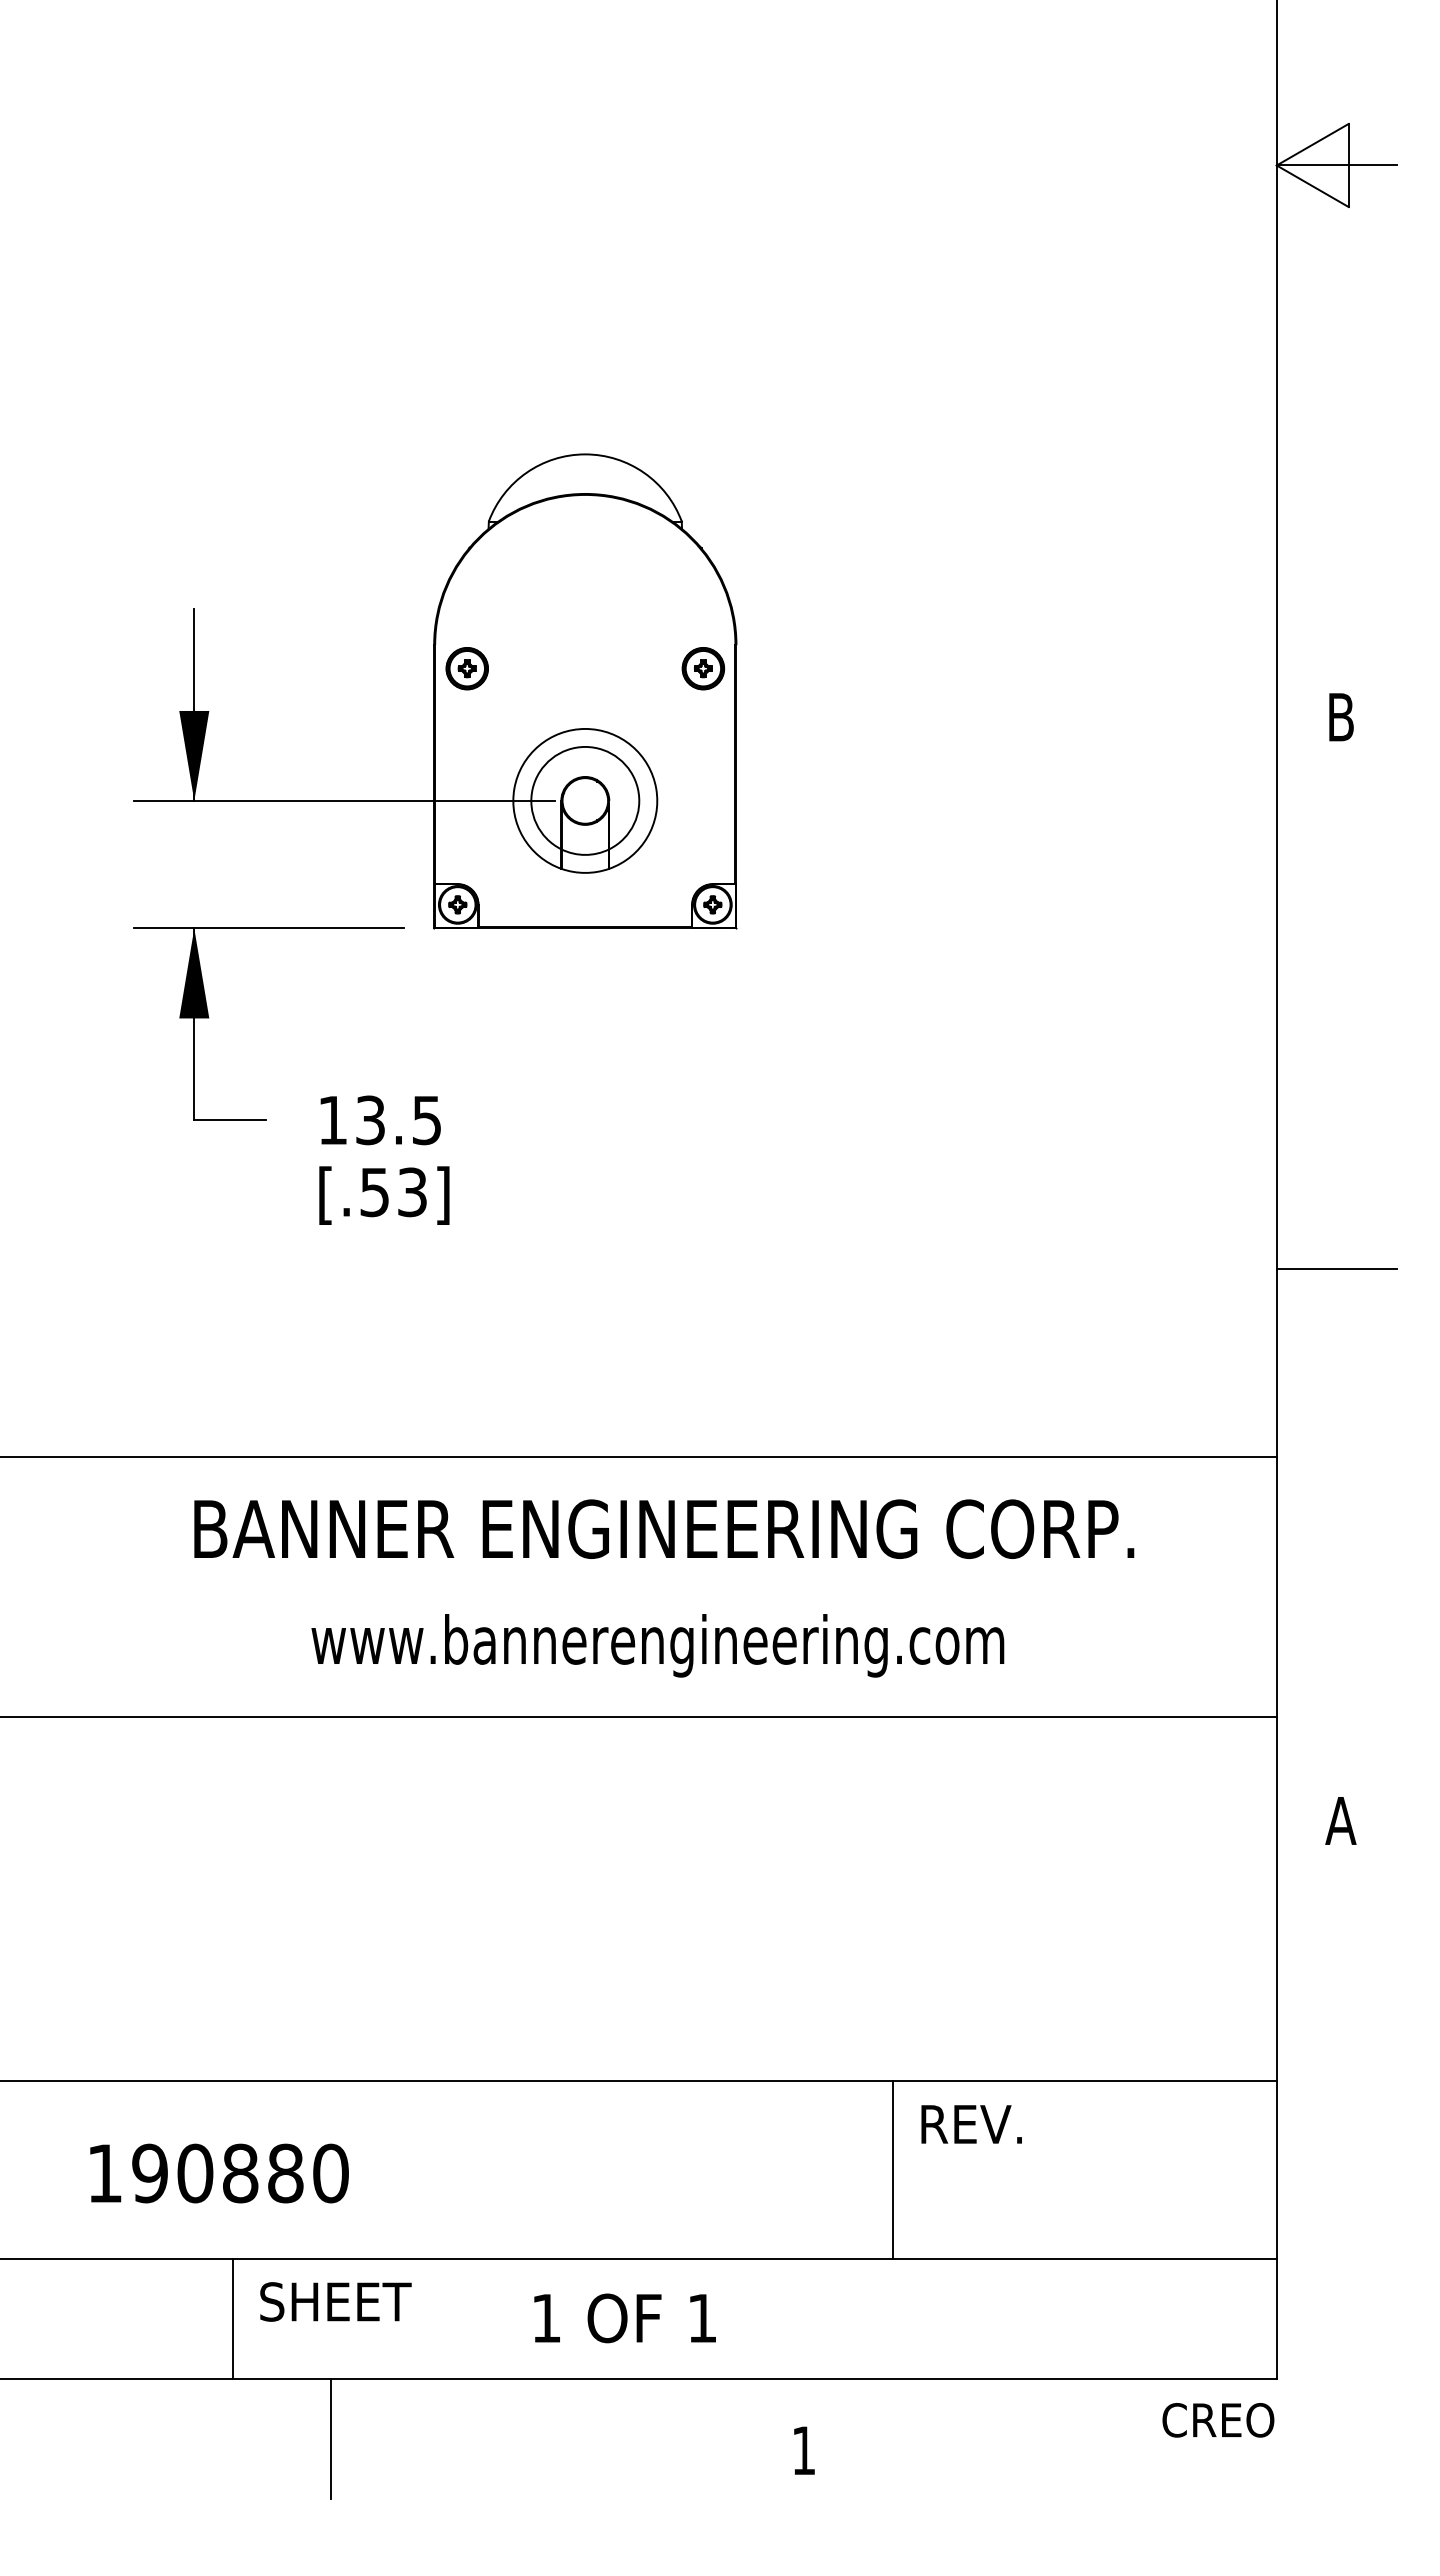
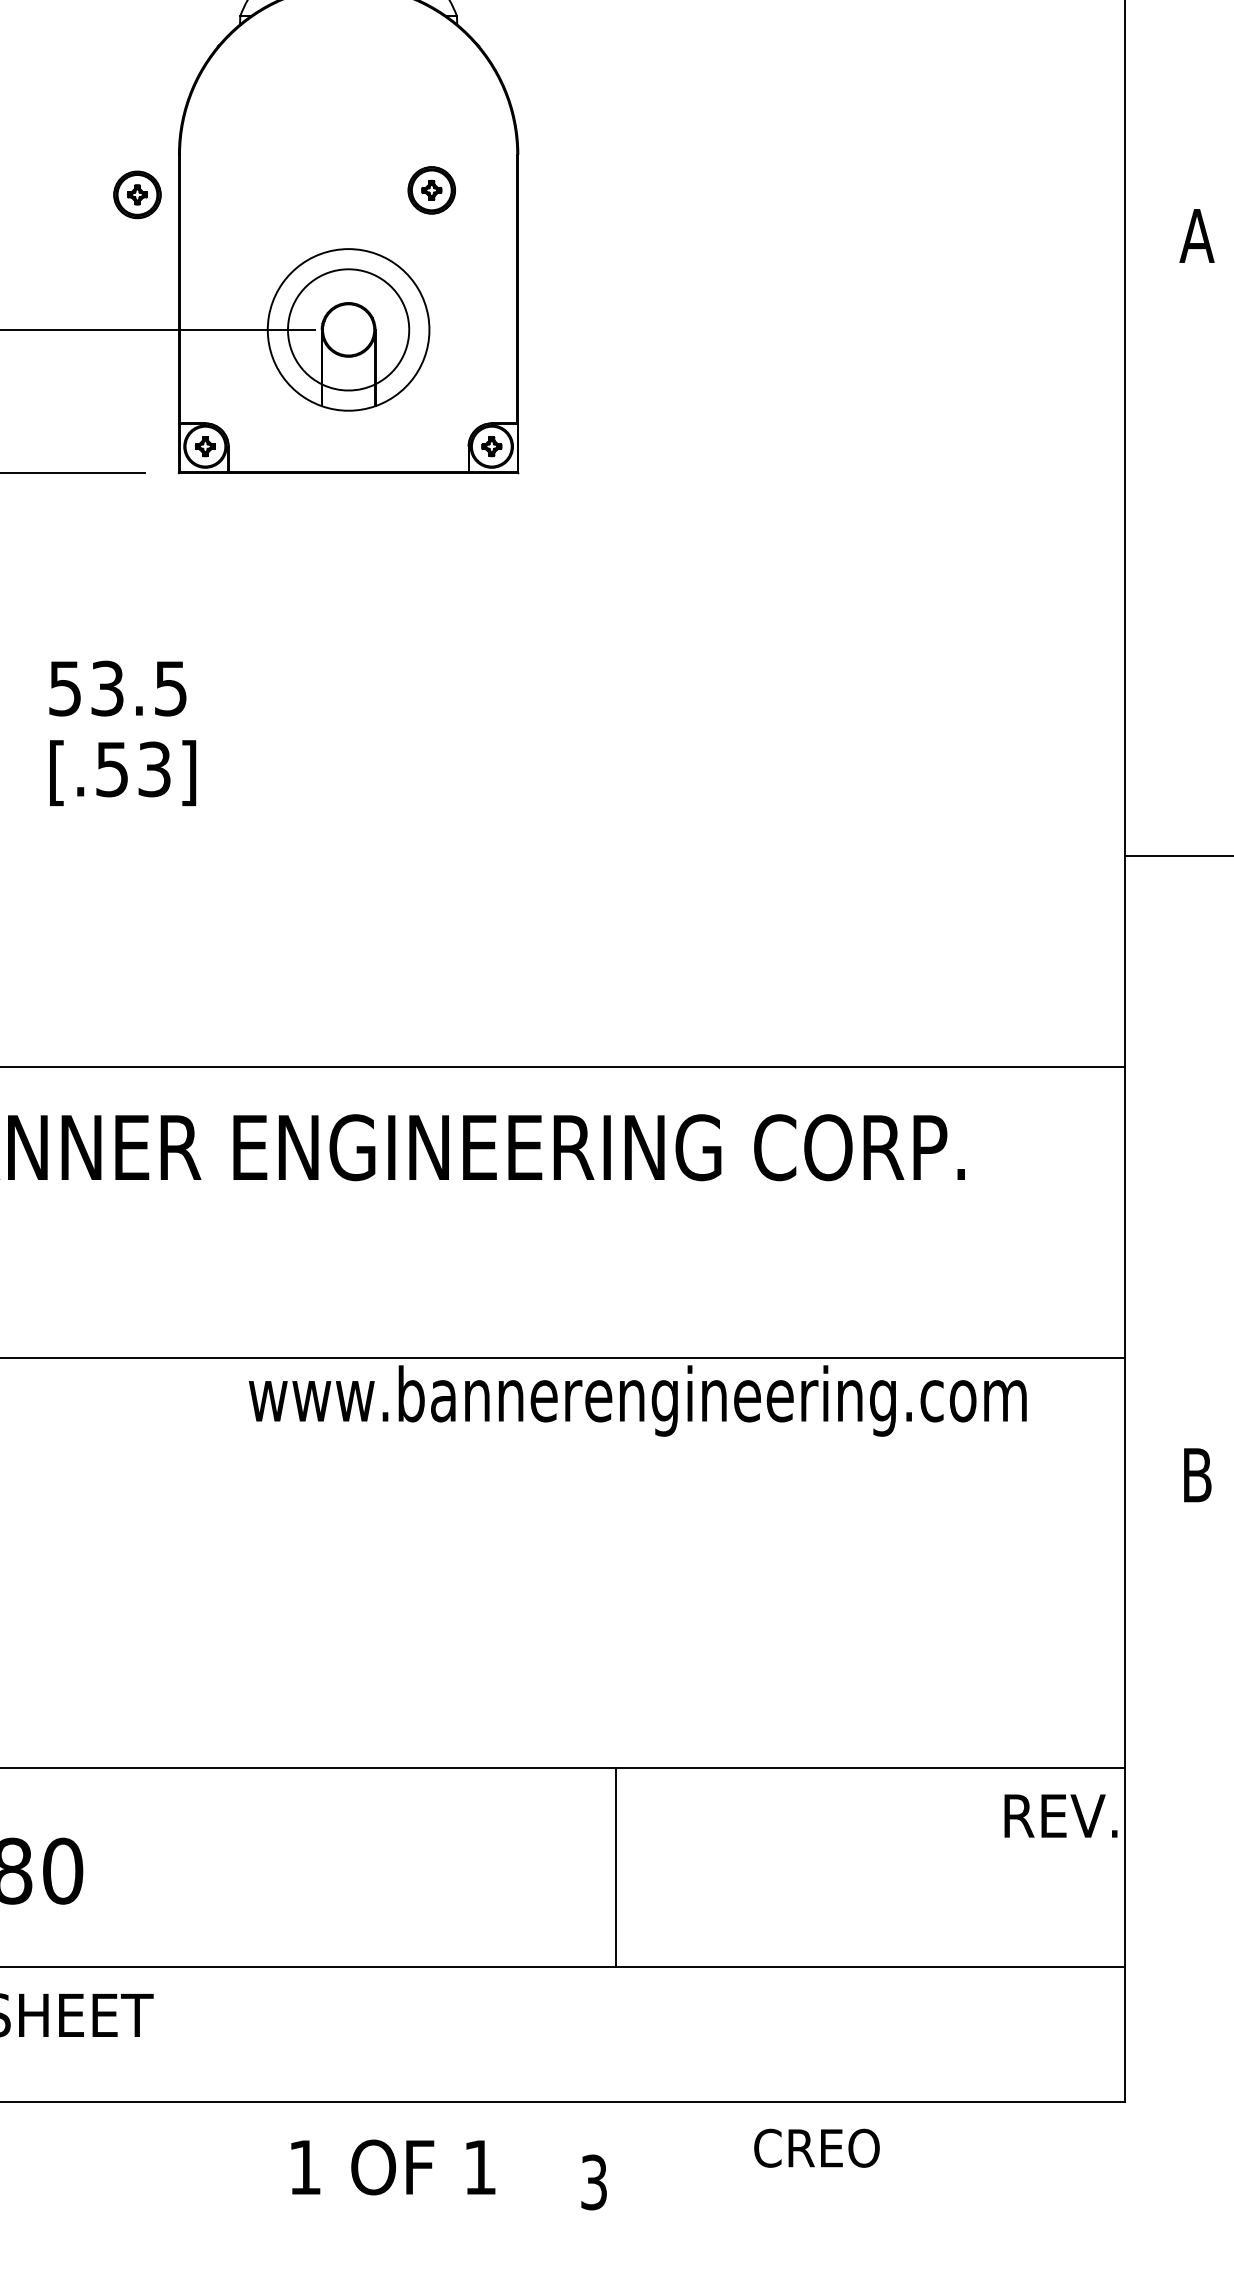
part: (466, 668) -> (136, 194), moved
part: (703, 668) -> (431, 190), moved
text: (1340, 717) -> (1196, 236), B -> A
text: (332, 1120) -> (64, 688), 13.5 -> 53.5
text: (657, 1645) -> (637, 1400), moved
text: (1340, 1820) -> (1196, 1474), A -> B
text: (971, 2124) -> (1060, 1816), moved
line: (892, 2169) -> (616, 1866), moved
text: (624, 2318) -> (392, 2167), moved
text: (1218, 2420) -> (817, 2148), moved
line: (331, 2438) -> (63, 2168), removed
text: (803, 2450) -> (593, 2182), 1 -> 3

